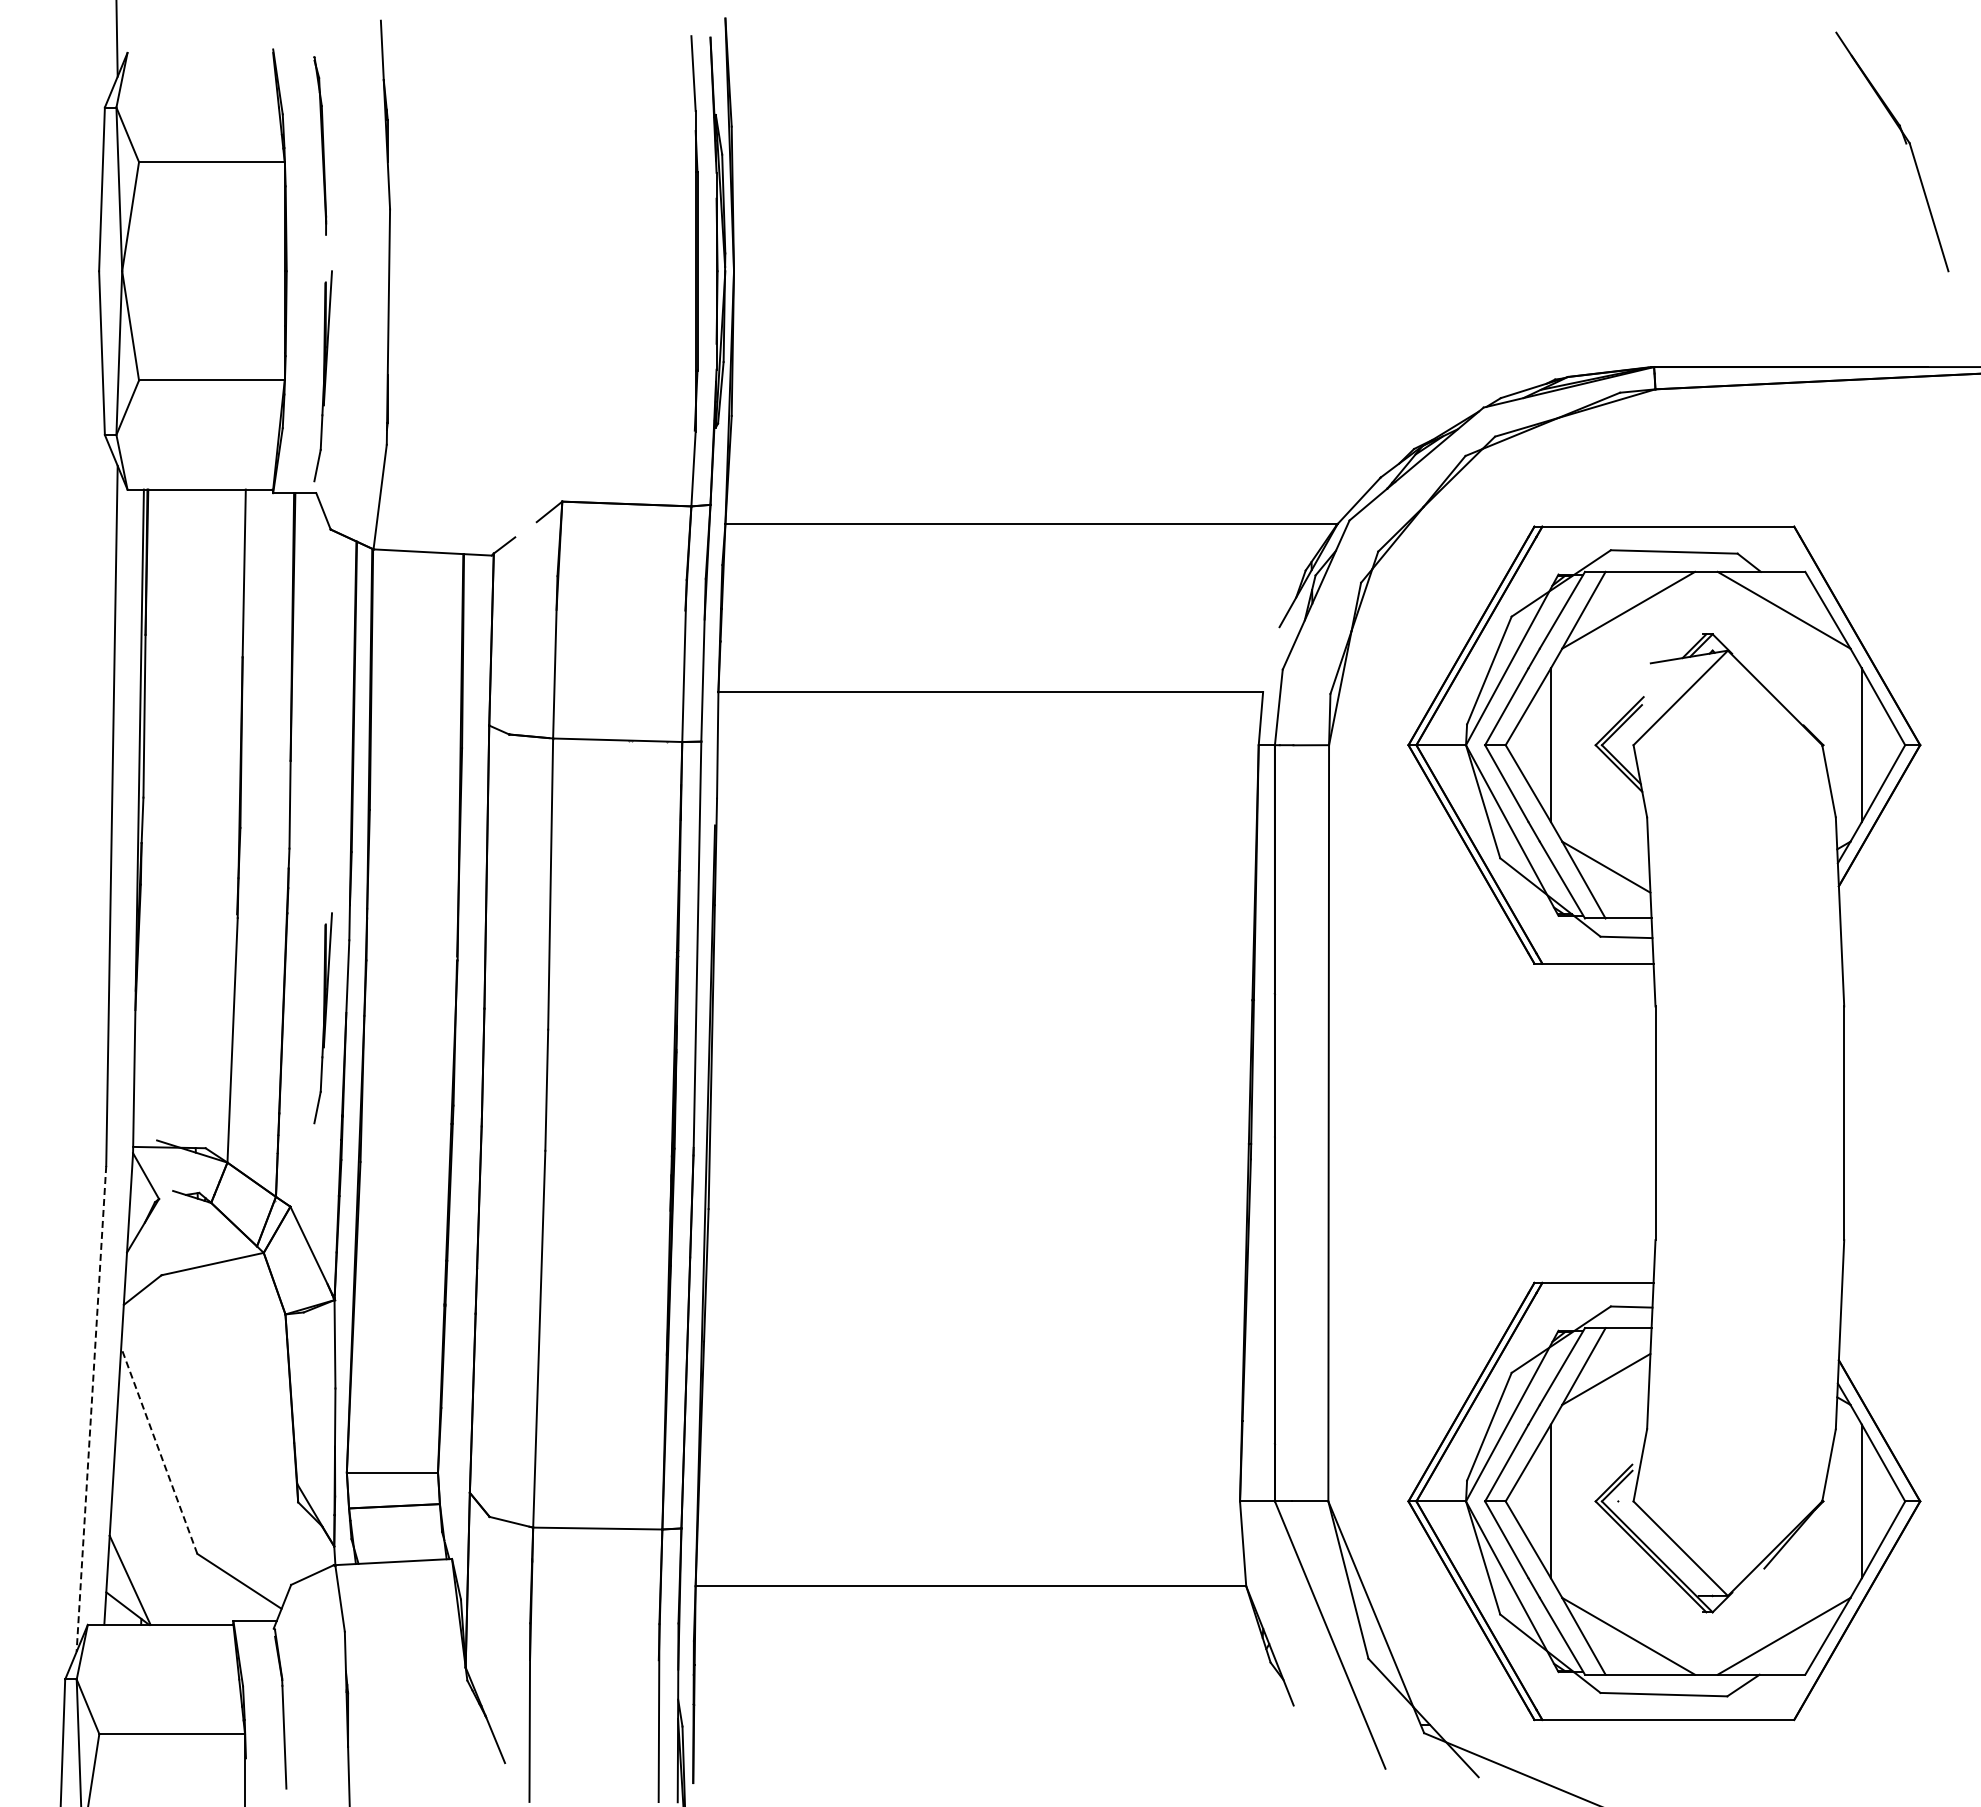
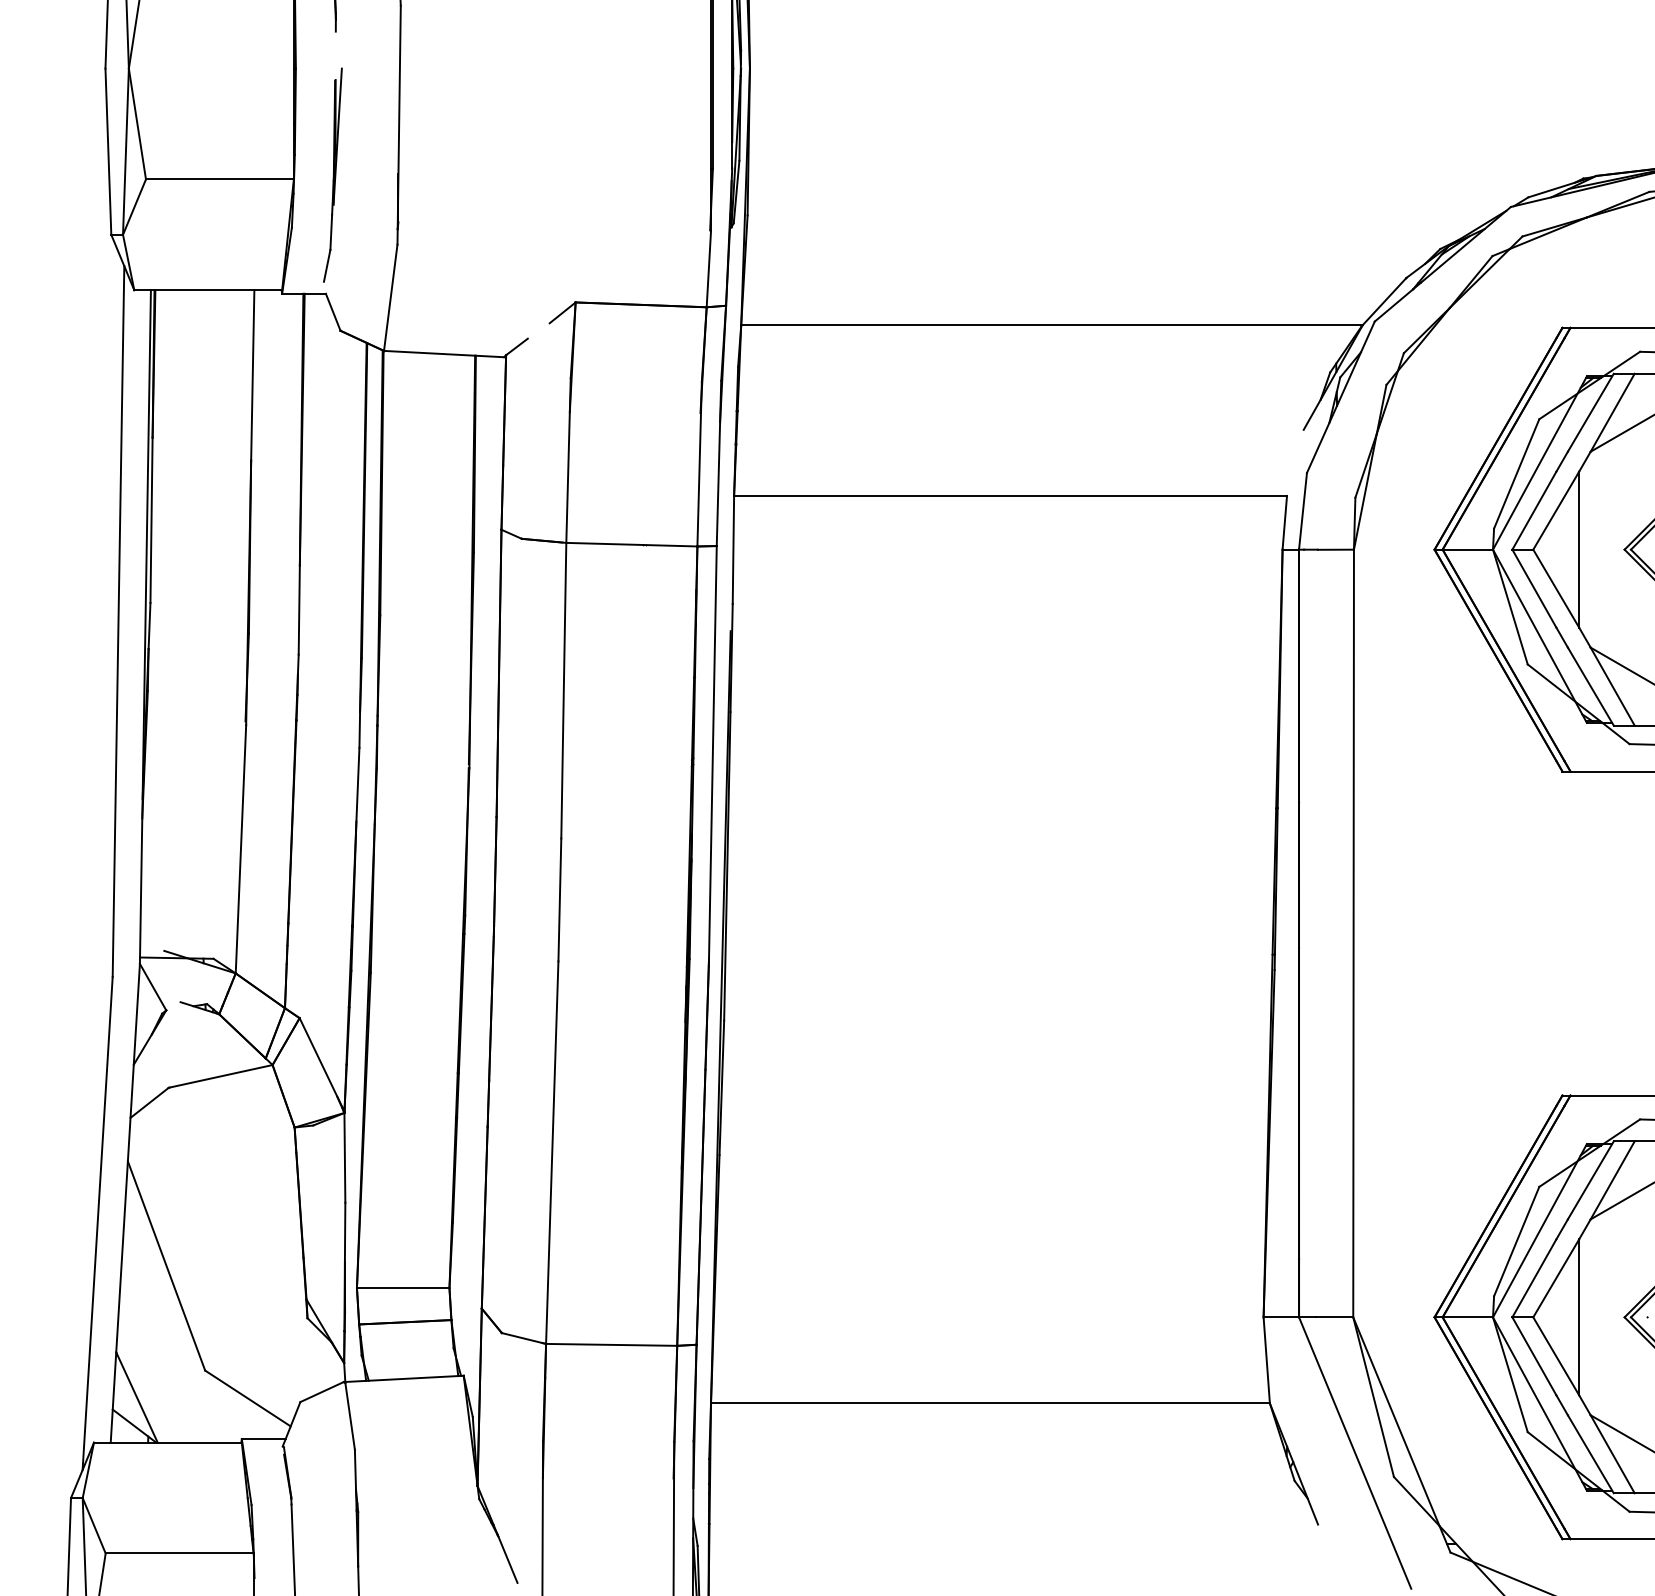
part: (322, 1018) -> (332, 827), removed
line: (91, 1409) -> (97, 1224), dashed -> solid
line: (159, 1450) -> (166, 1265), dashed -> solid

